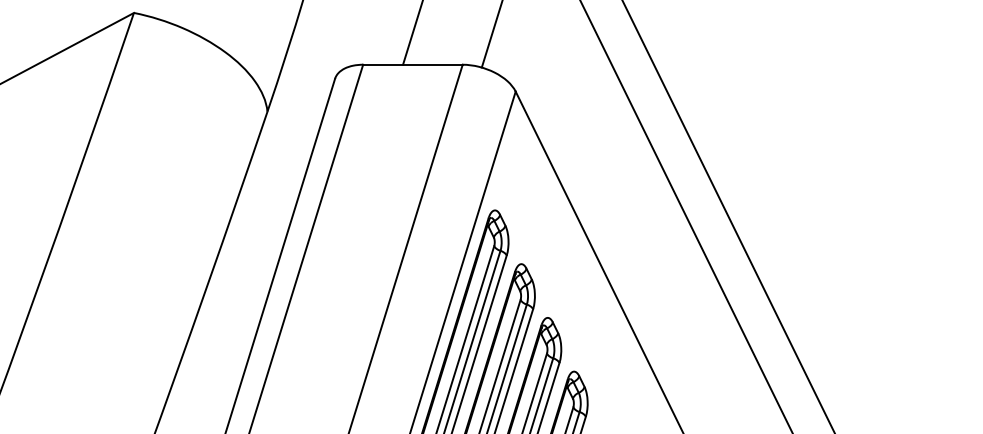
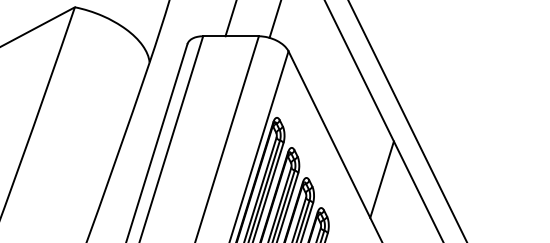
line: (681, 320) -> (381, 179), added

